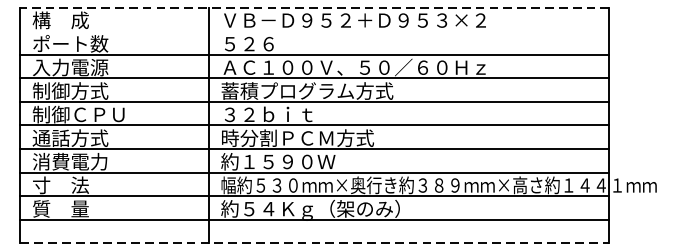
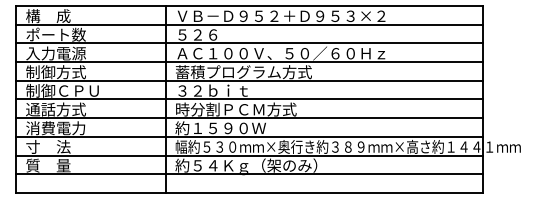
line: (314, 8) -> (249, 6), dashed -> solid
line: (314, 30) -> (249, 24), added
line: (314, 242) -> (249, 192), dashed -> solid

